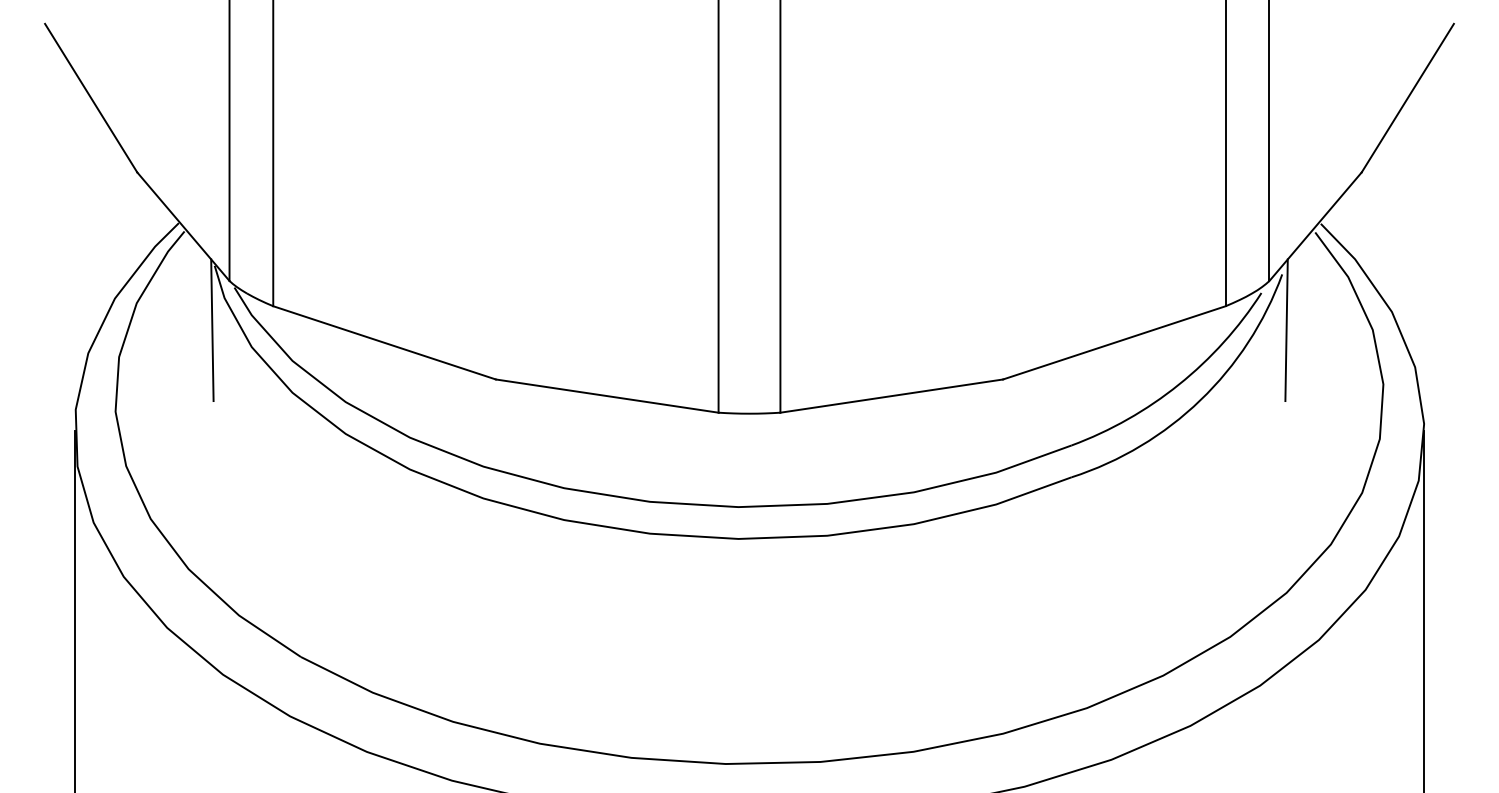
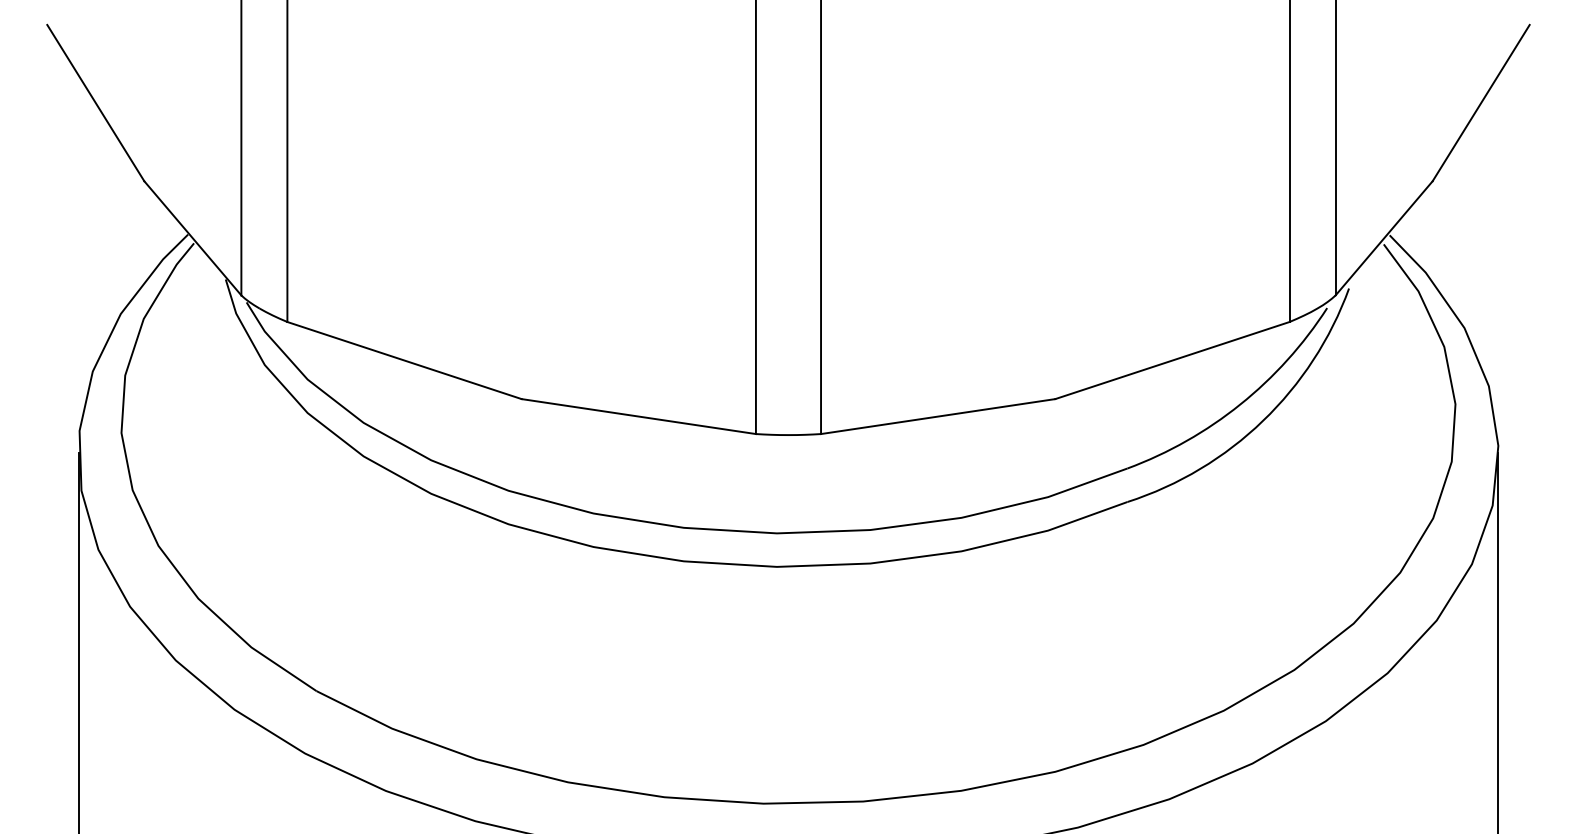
line: (212, 329) -> (223, 346), removed
line: (1286, 329) -> (1353, 346), removed

